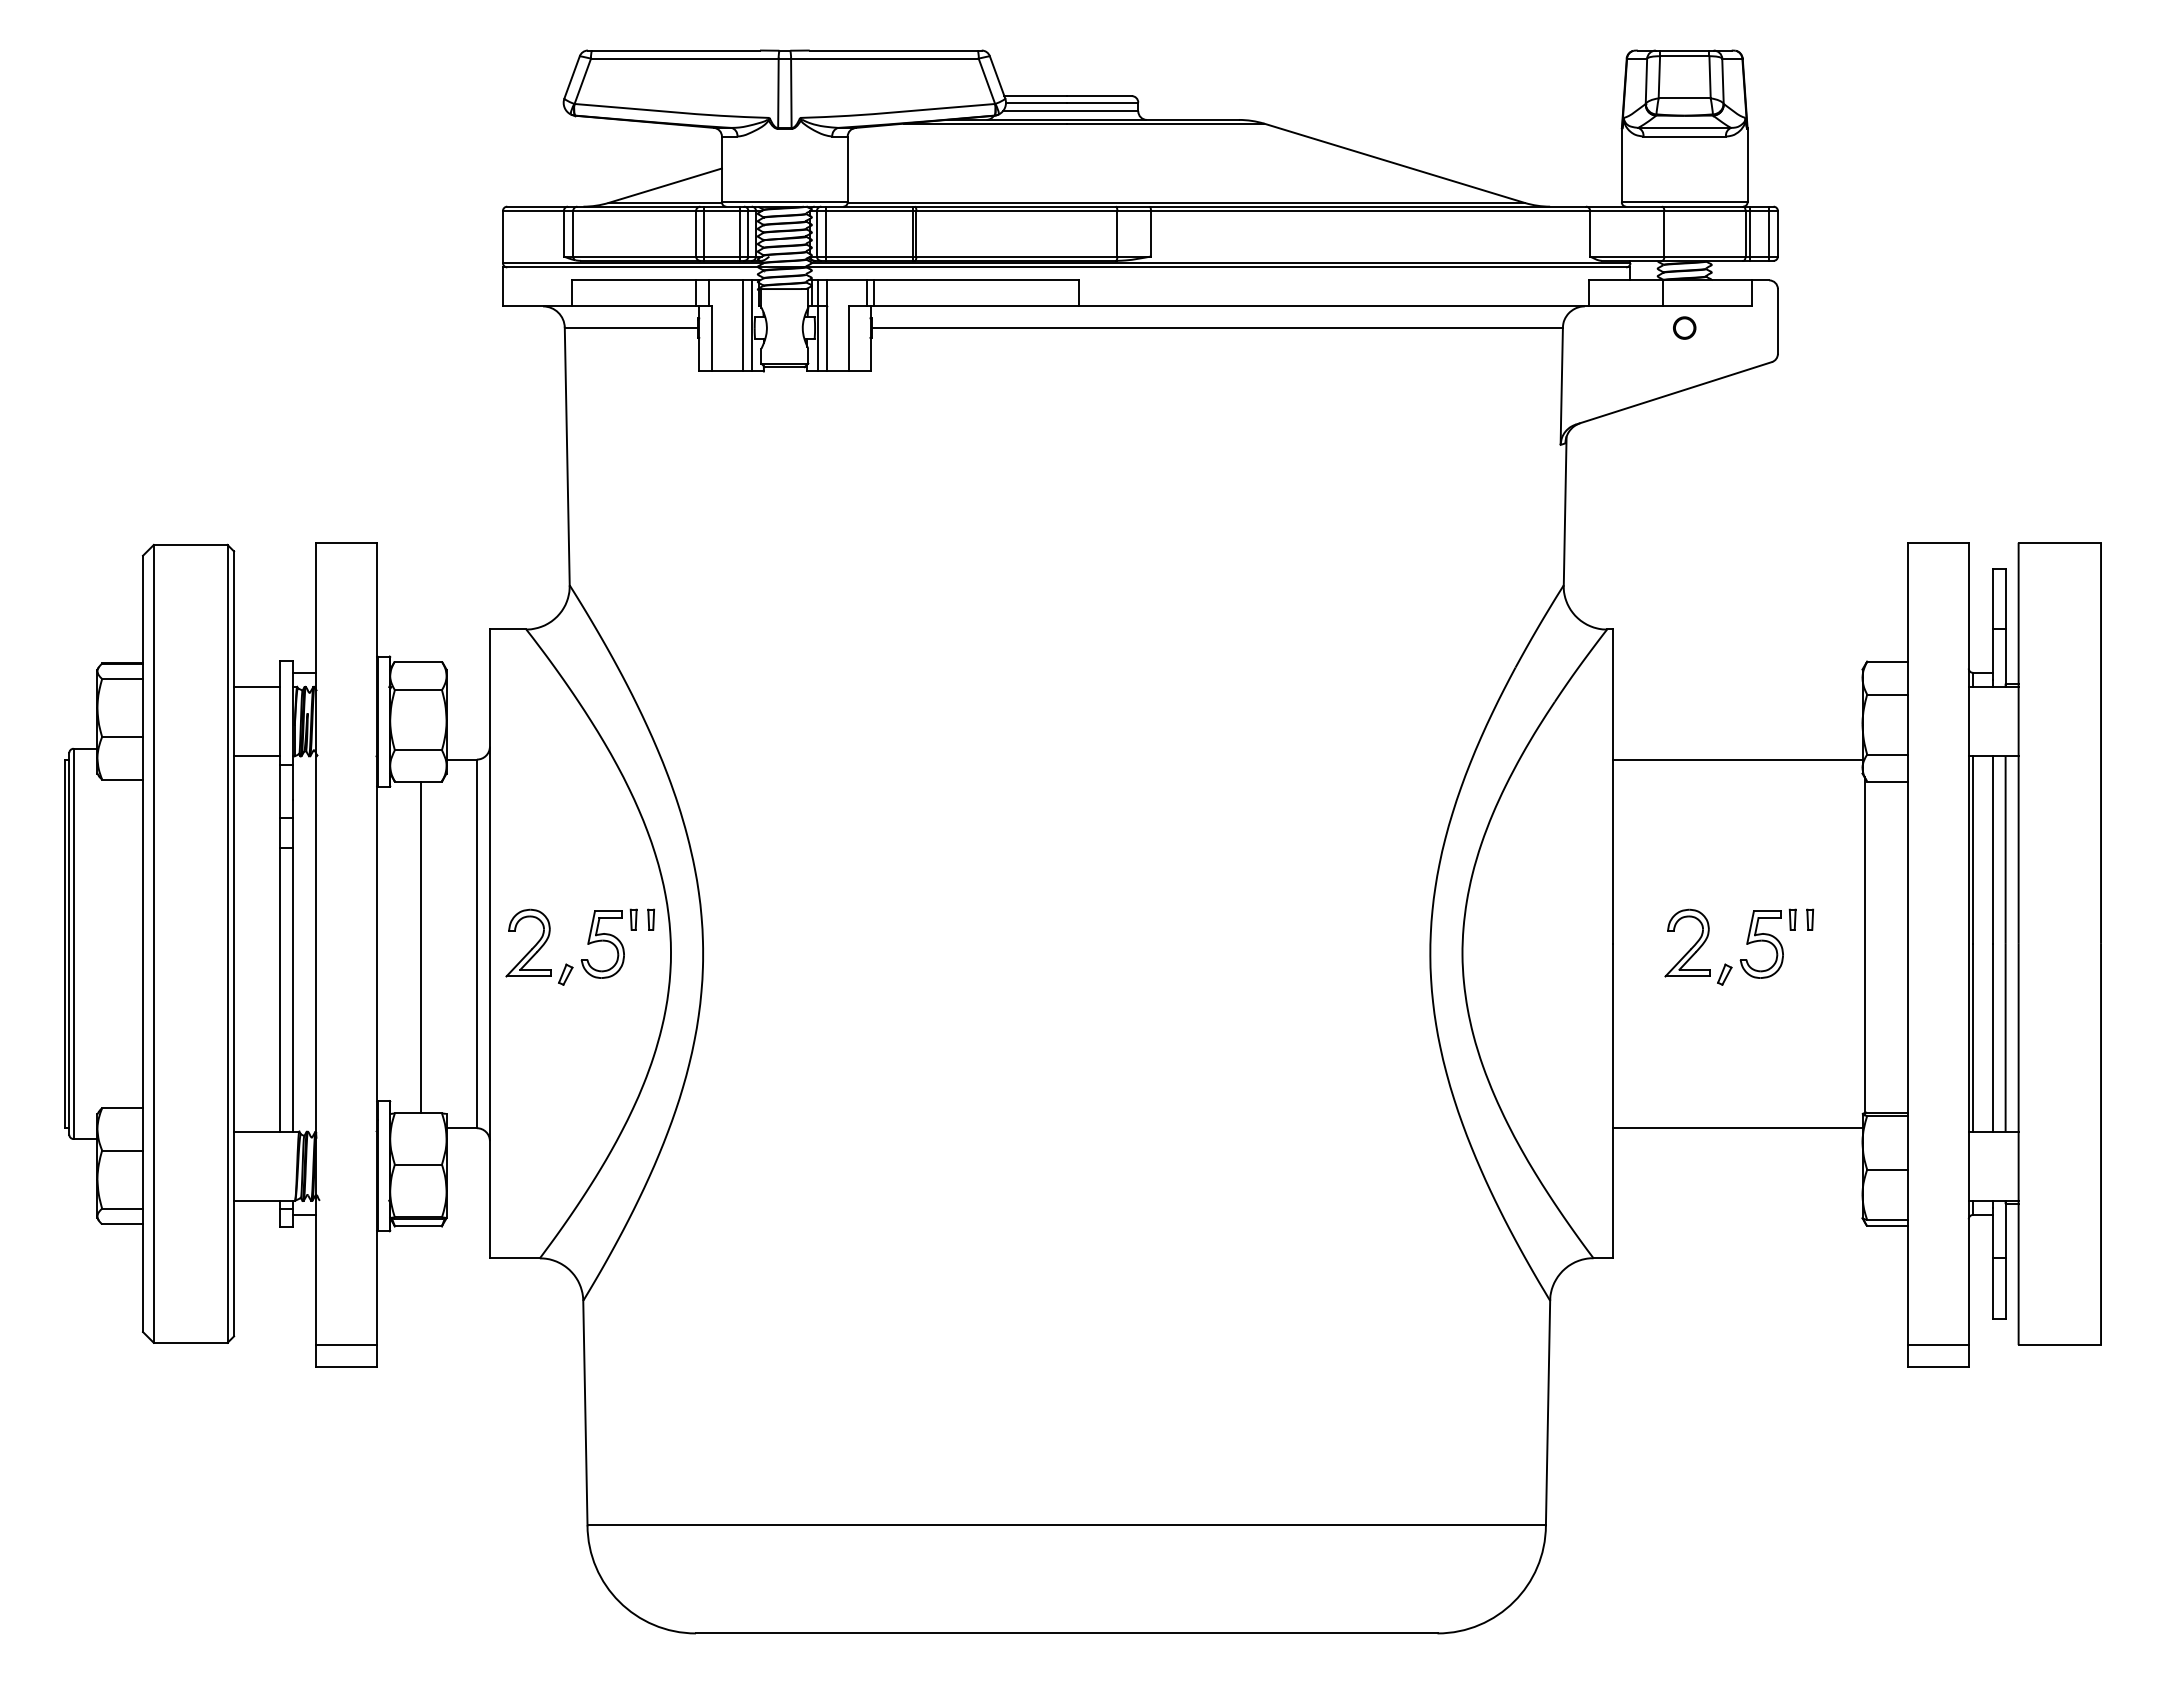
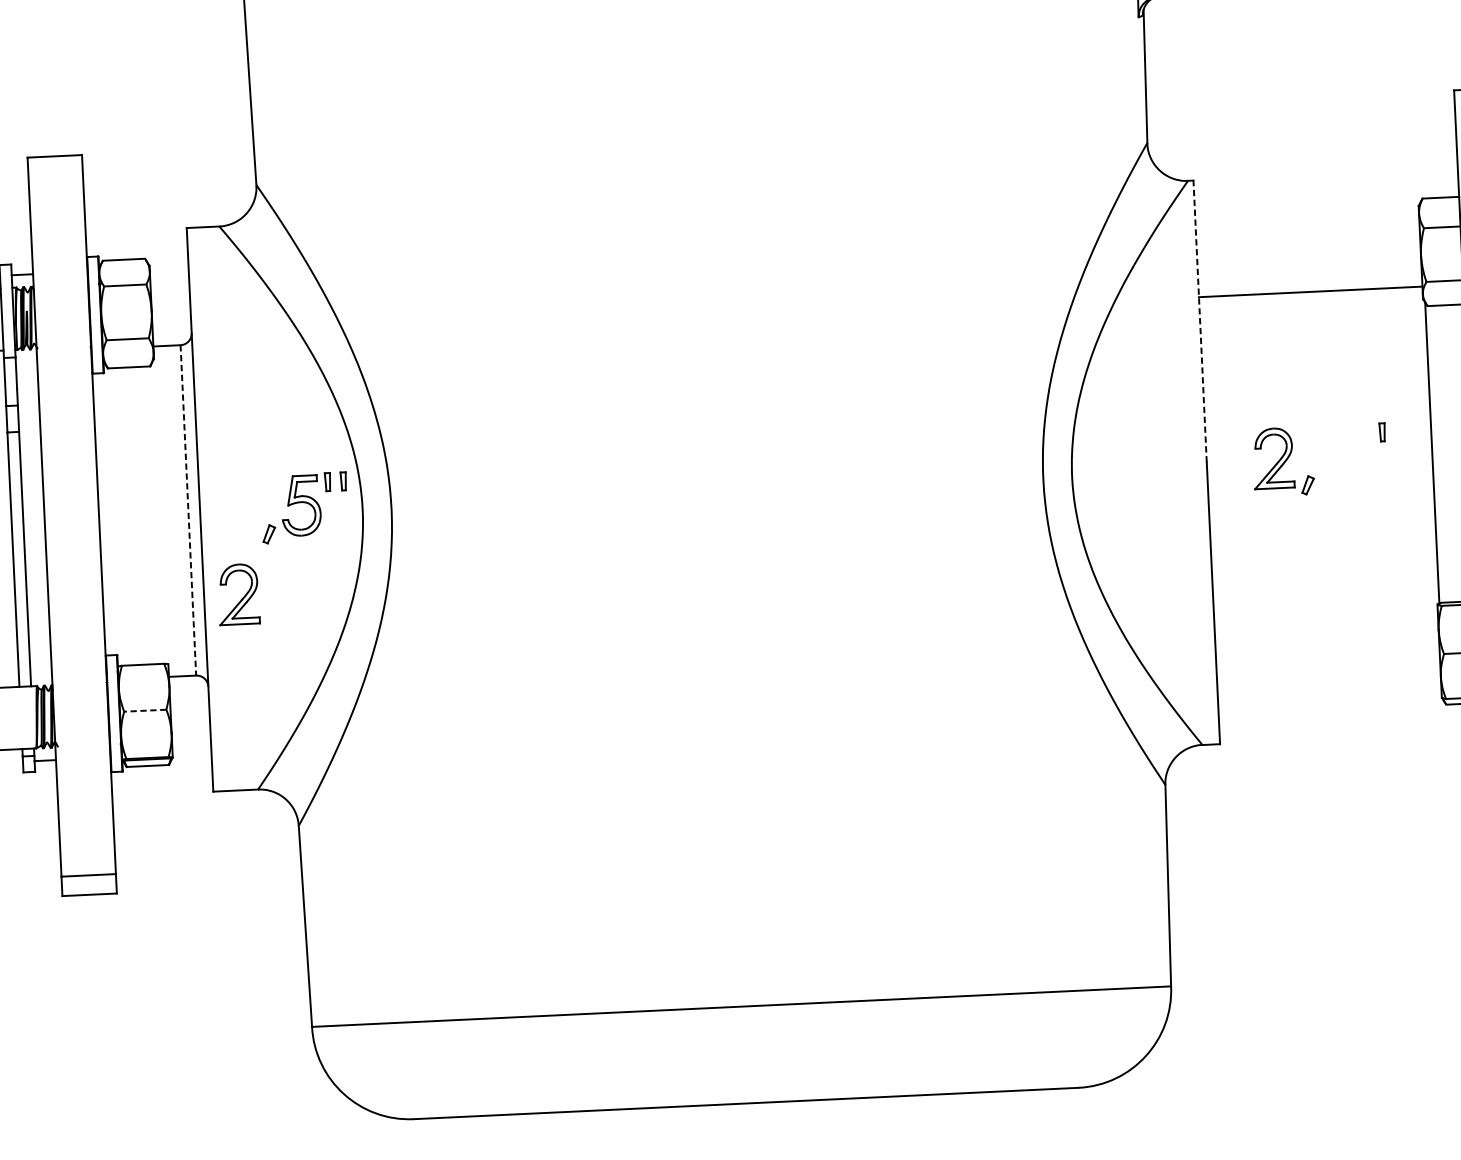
line: (1613, 786) -> (1200, 321), solid -> dashed
part: (1767, 943) -> (1345, 455), removed
line: (476, 944) -> (188, 510), solid -> dashed
part: (533, 946) -> (243, 597), moved
line: (420, 947) -> (137, 516), removed
line: (1737, 1128) -> (1326, 622), removed
line: (418, 1164) -> (145, 710), solid -> dashed

